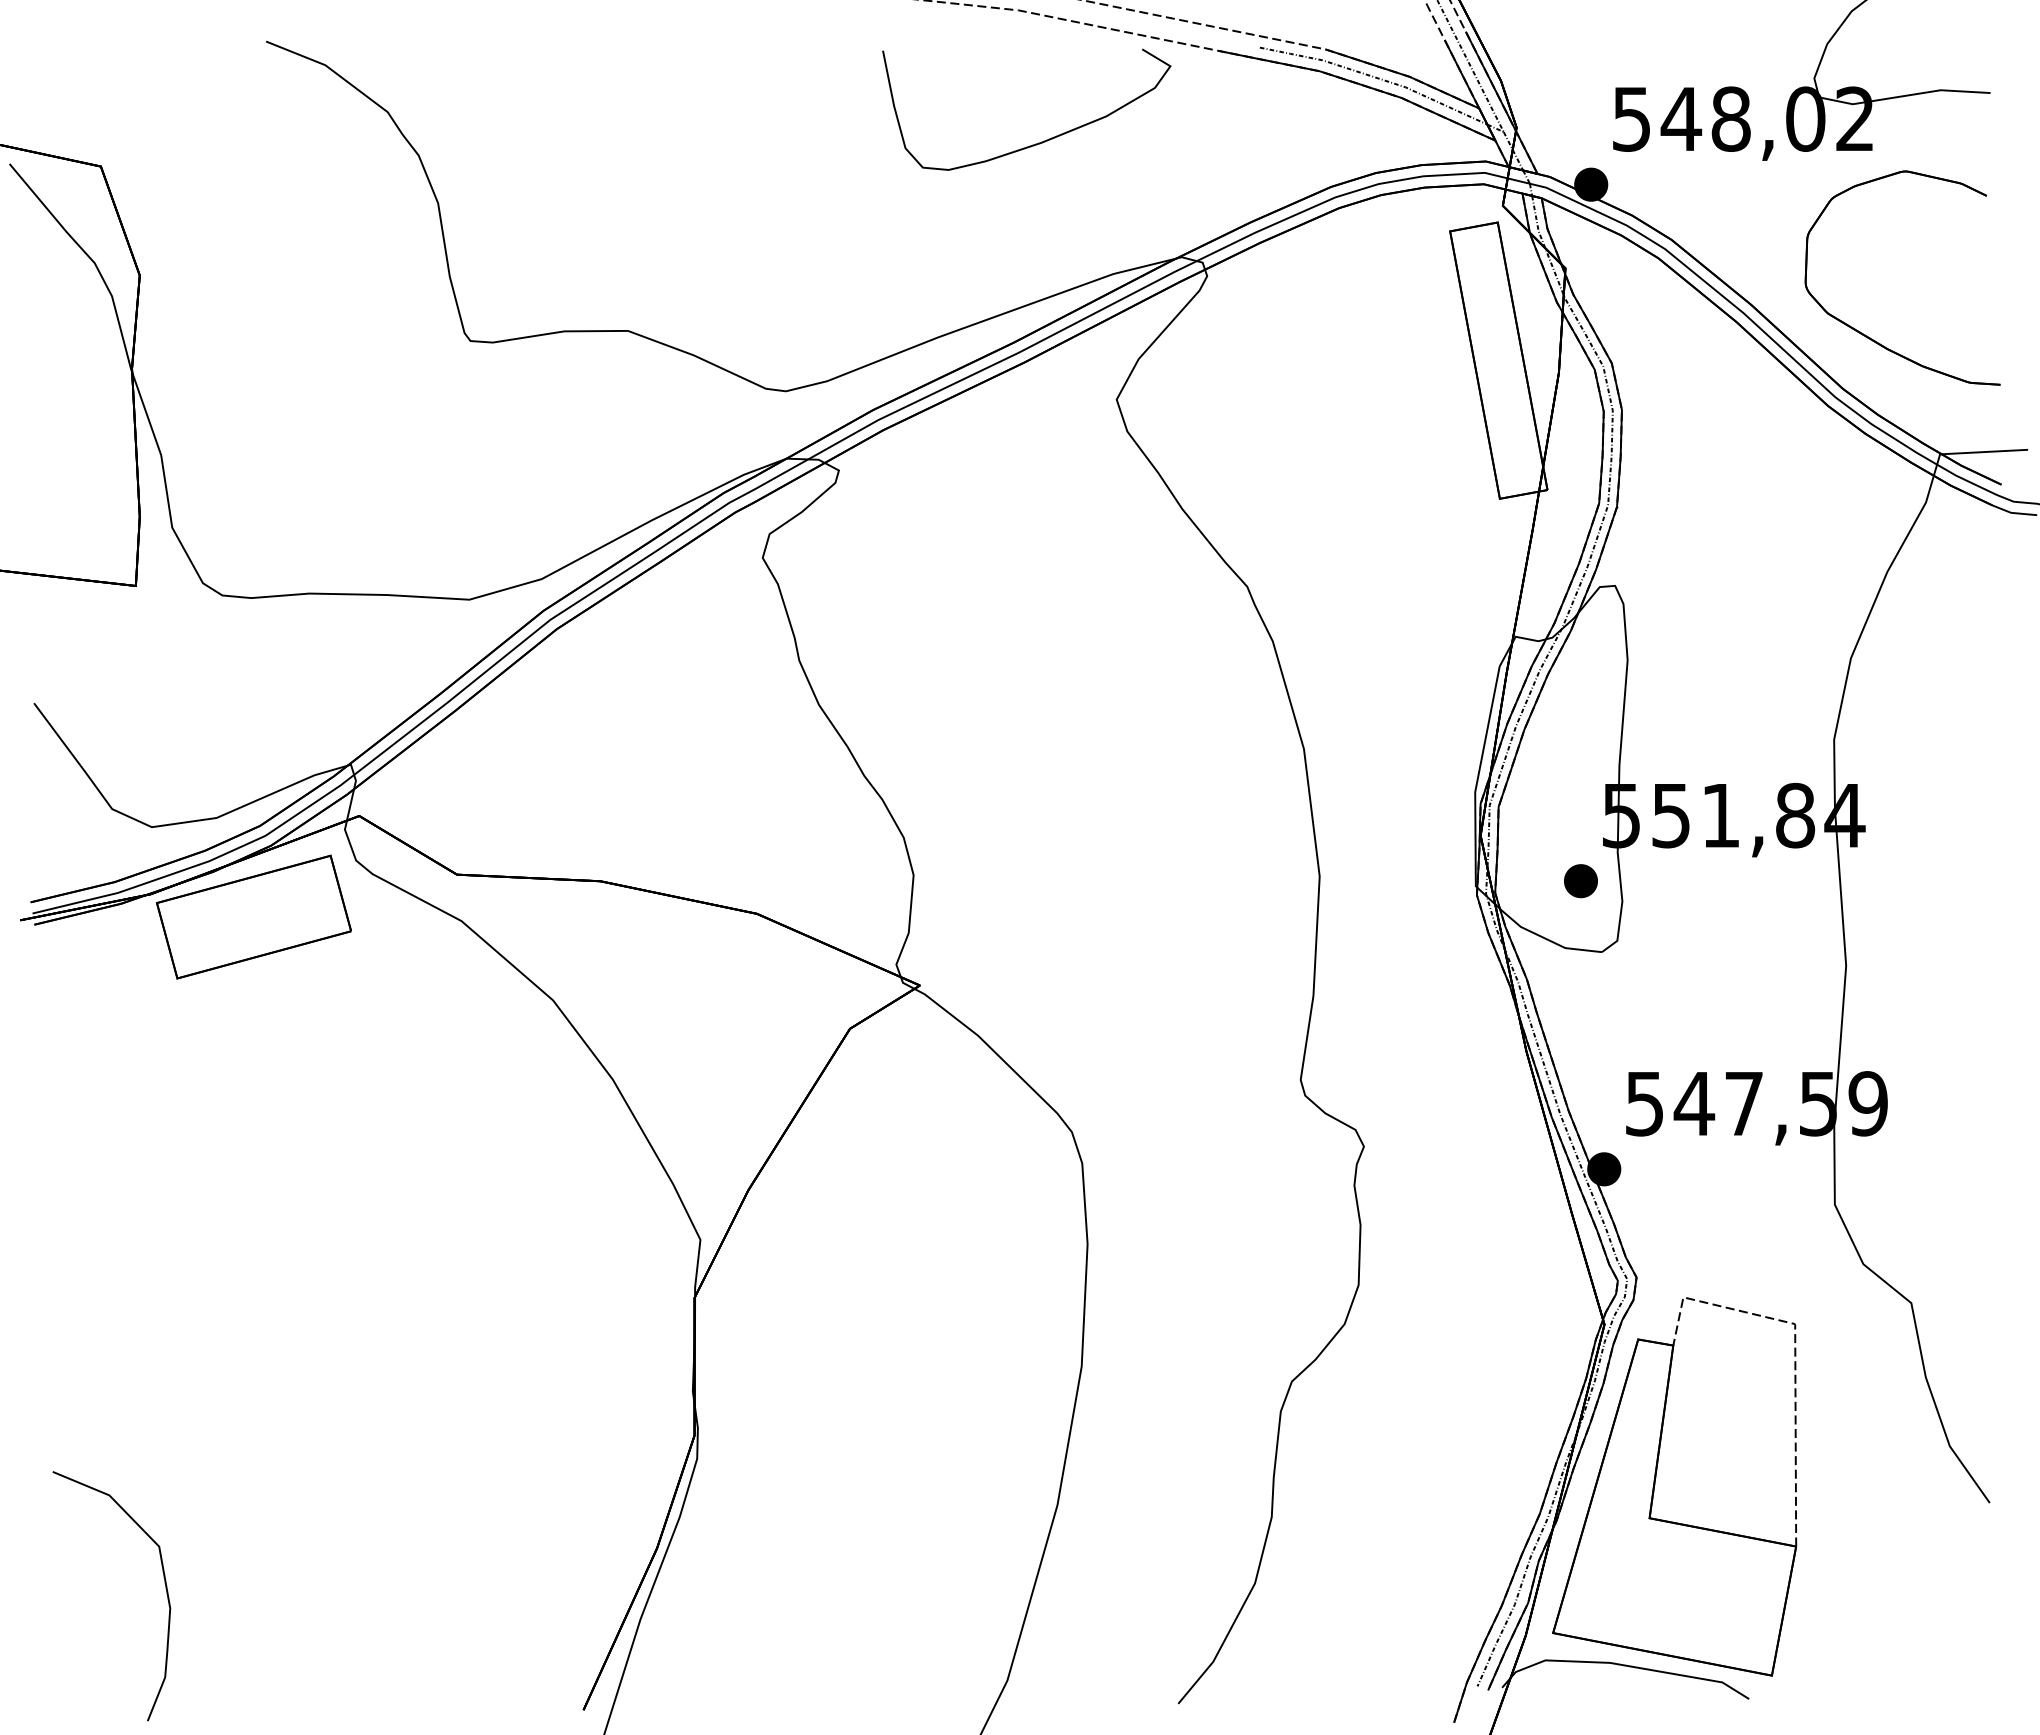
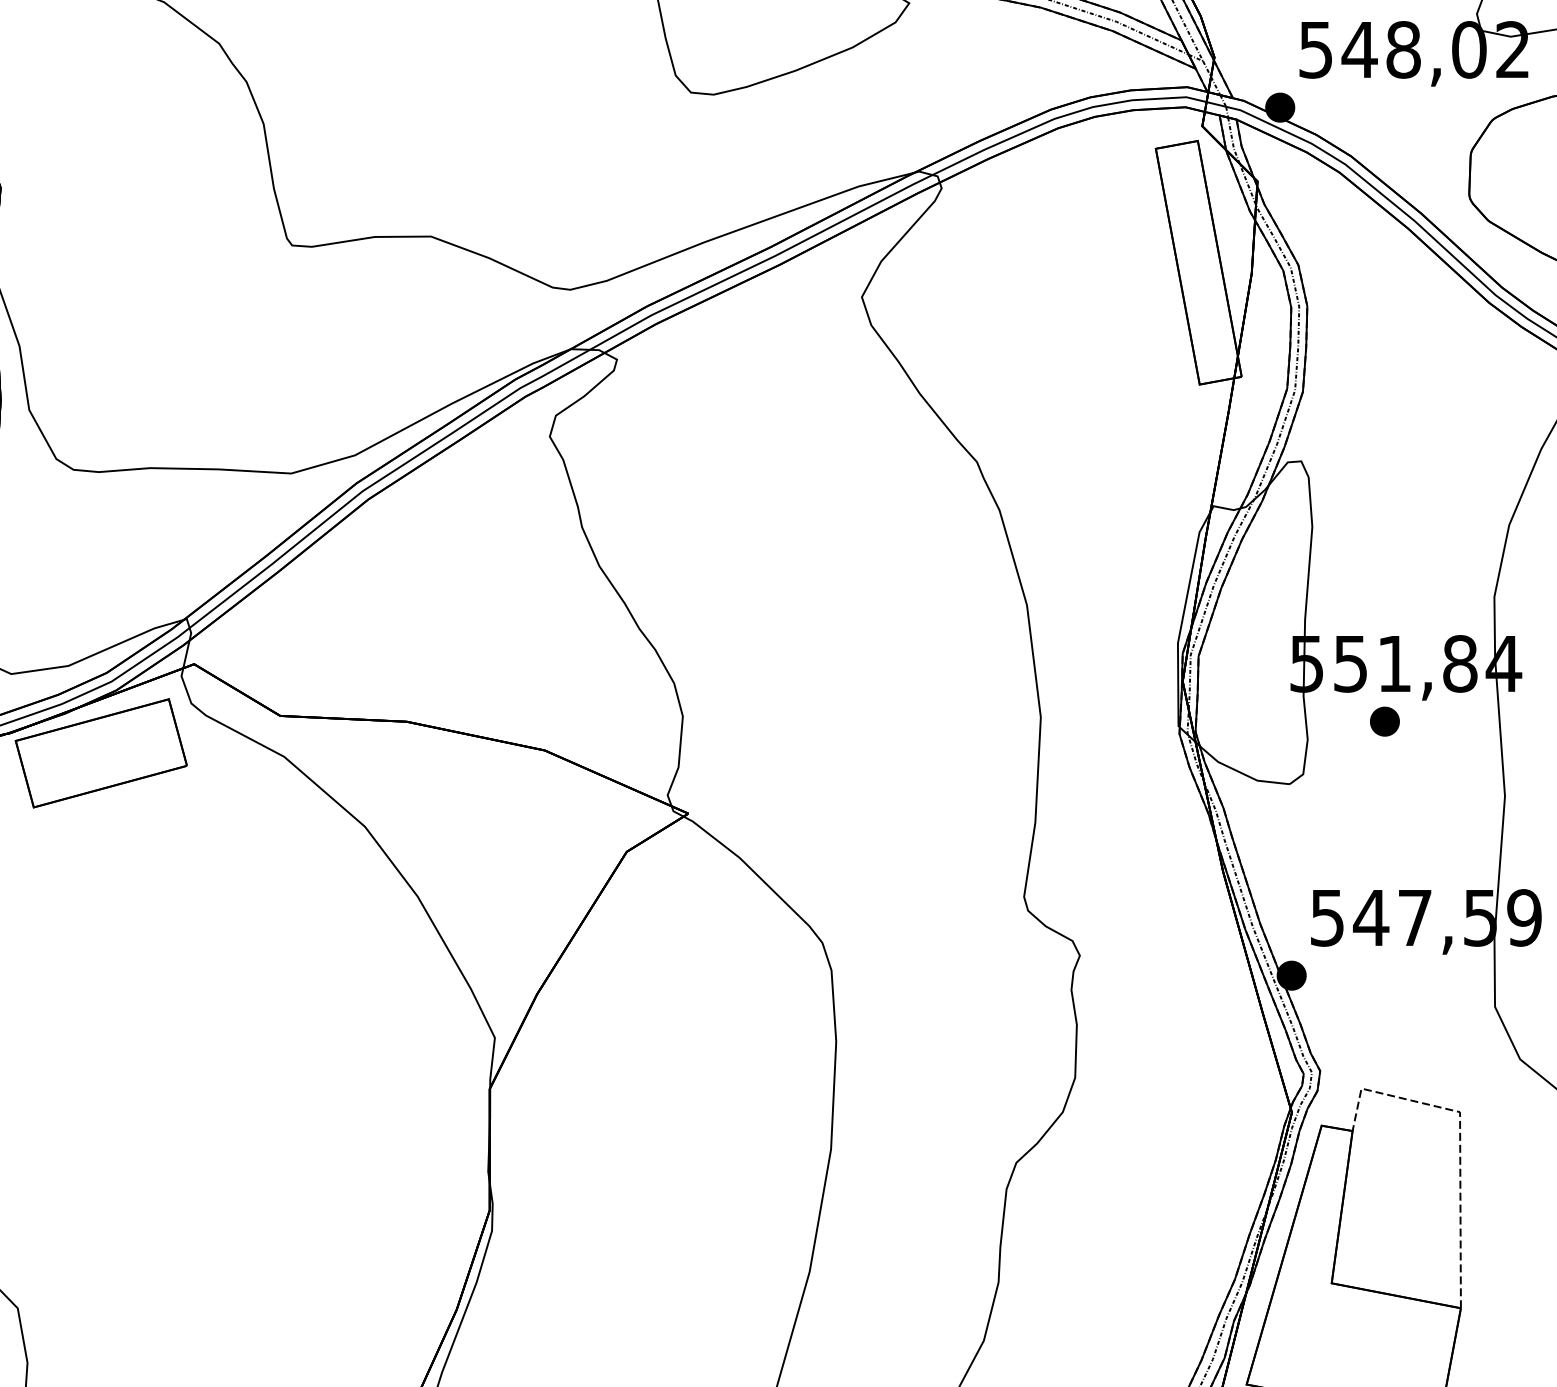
part: (1580, 881) -> (1384, 721), moved

